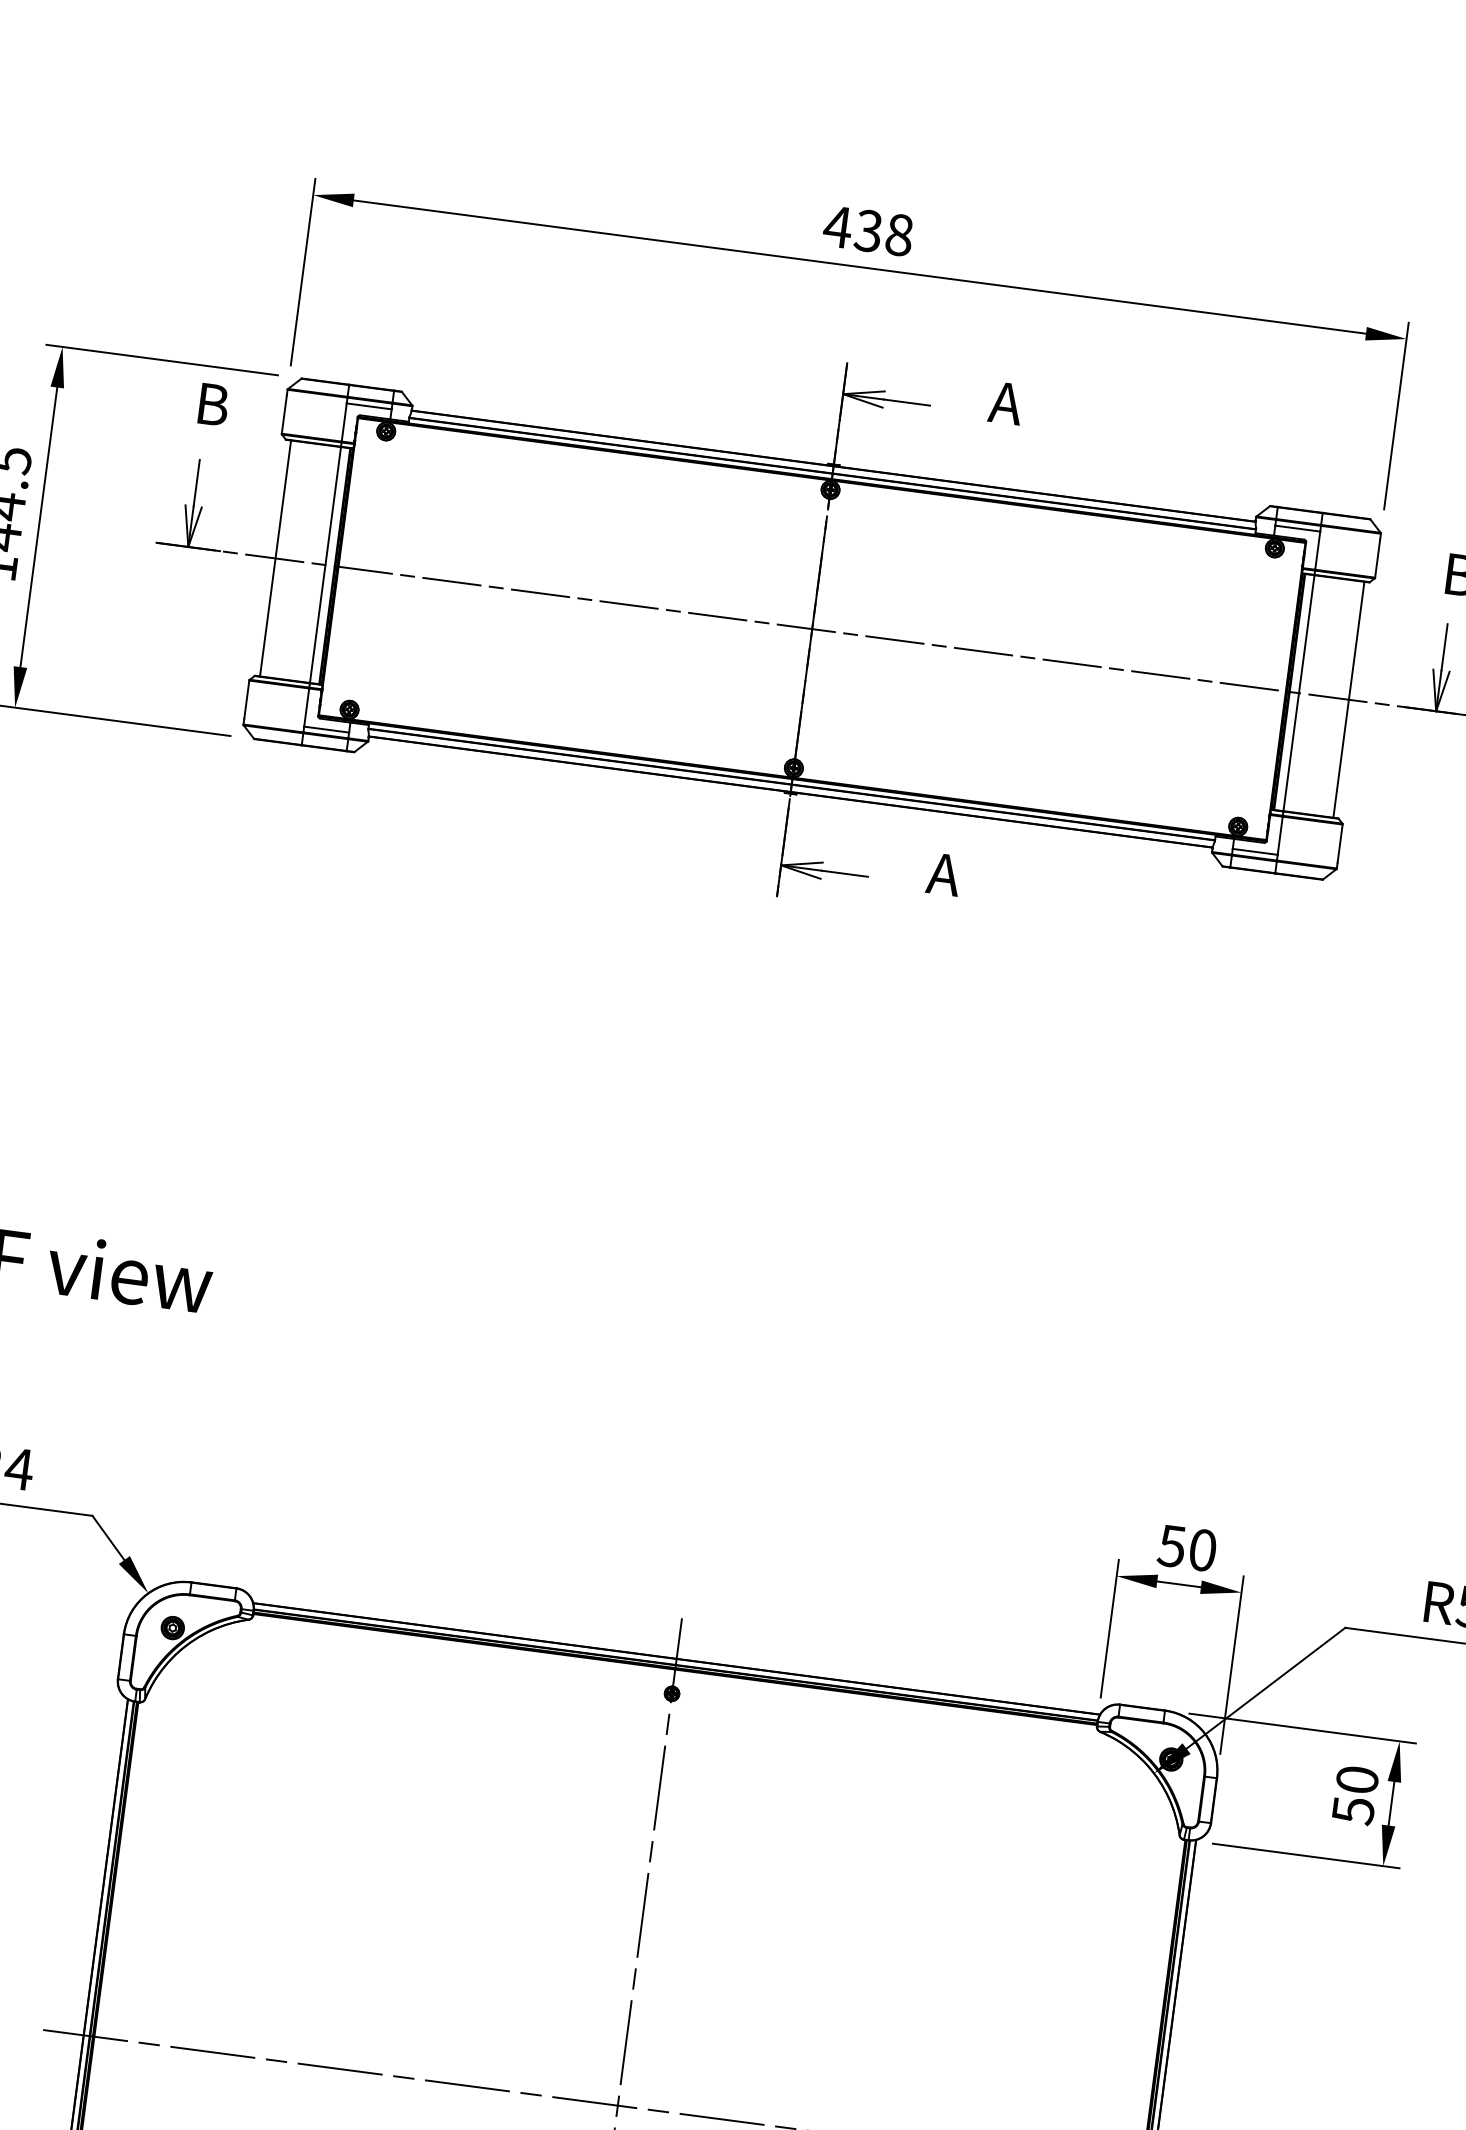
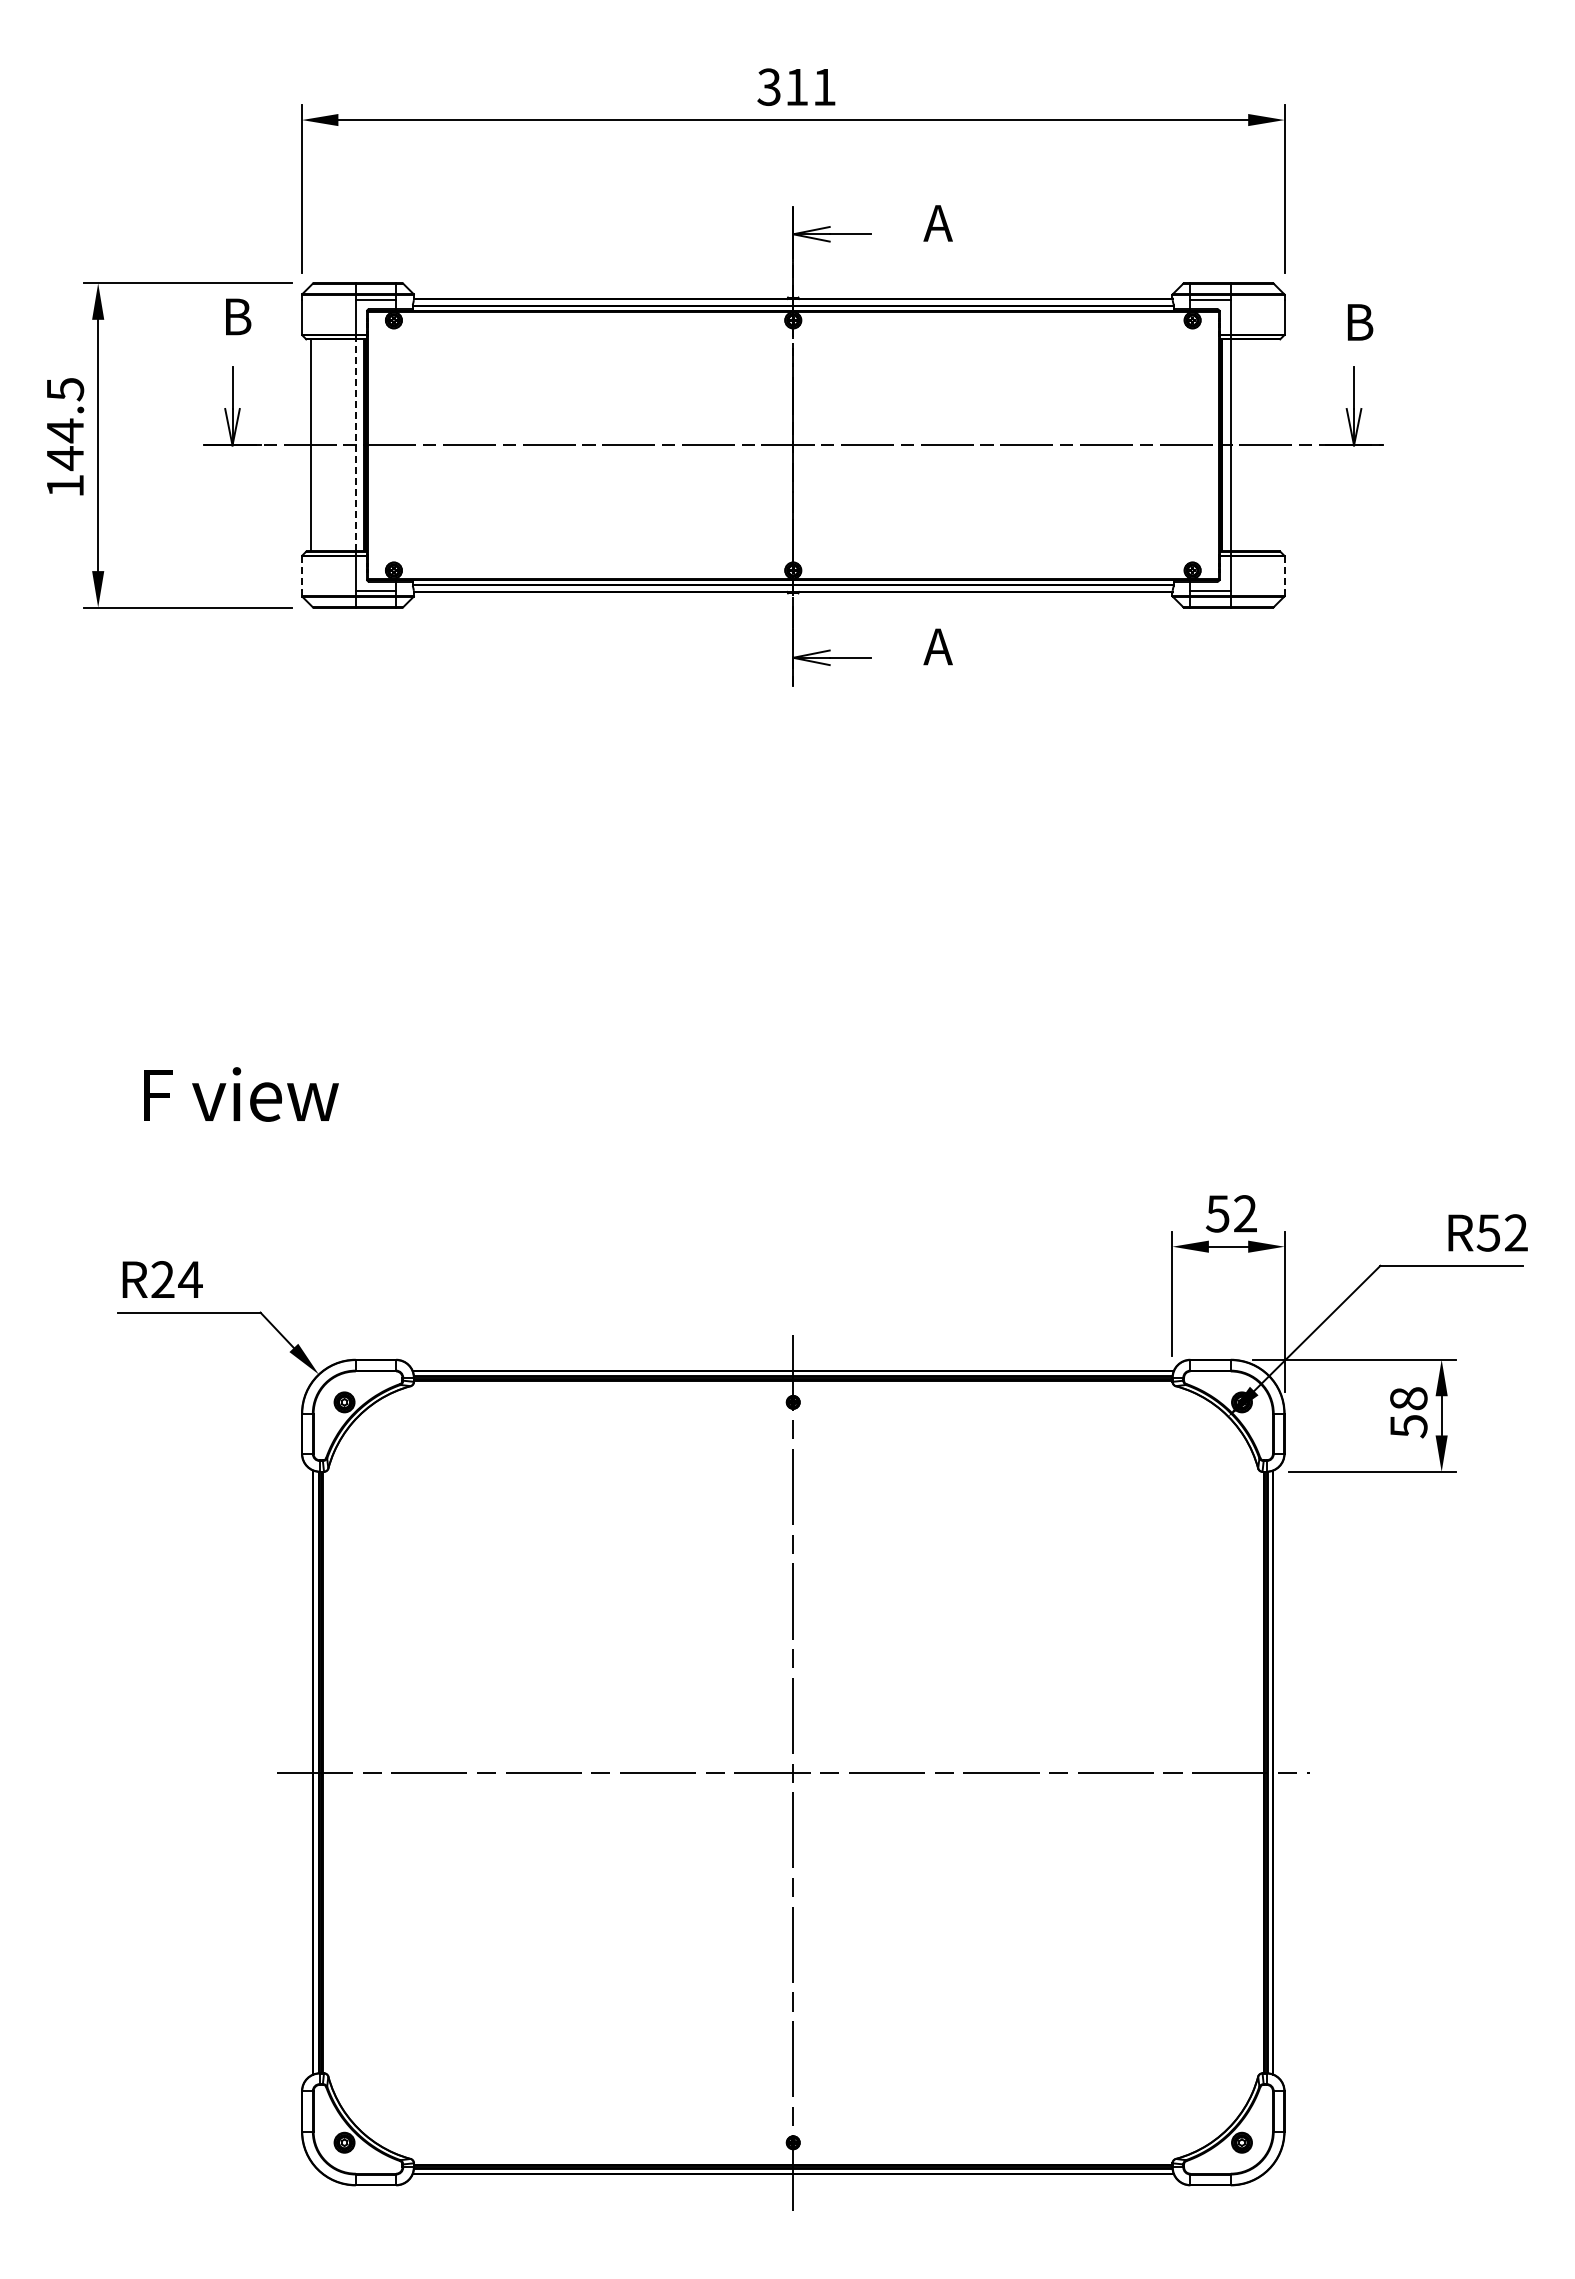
text: (868, 231) -> (796, 87), 438 -> 311
line: (325, 563) -> (355, 444), solid -> dashed
line: (1348, 699) -> (1275, 445), removed
line: (246, 700) -> (301, 574), solid -> dashed
line: (1339, 844) -> (1284, 574), solid -> dashed
text: (1202, 1549) -> (1245, 1213), 50 -> 52
text: (1357, 1779) -> (1408, 1398), 50 -> 58

